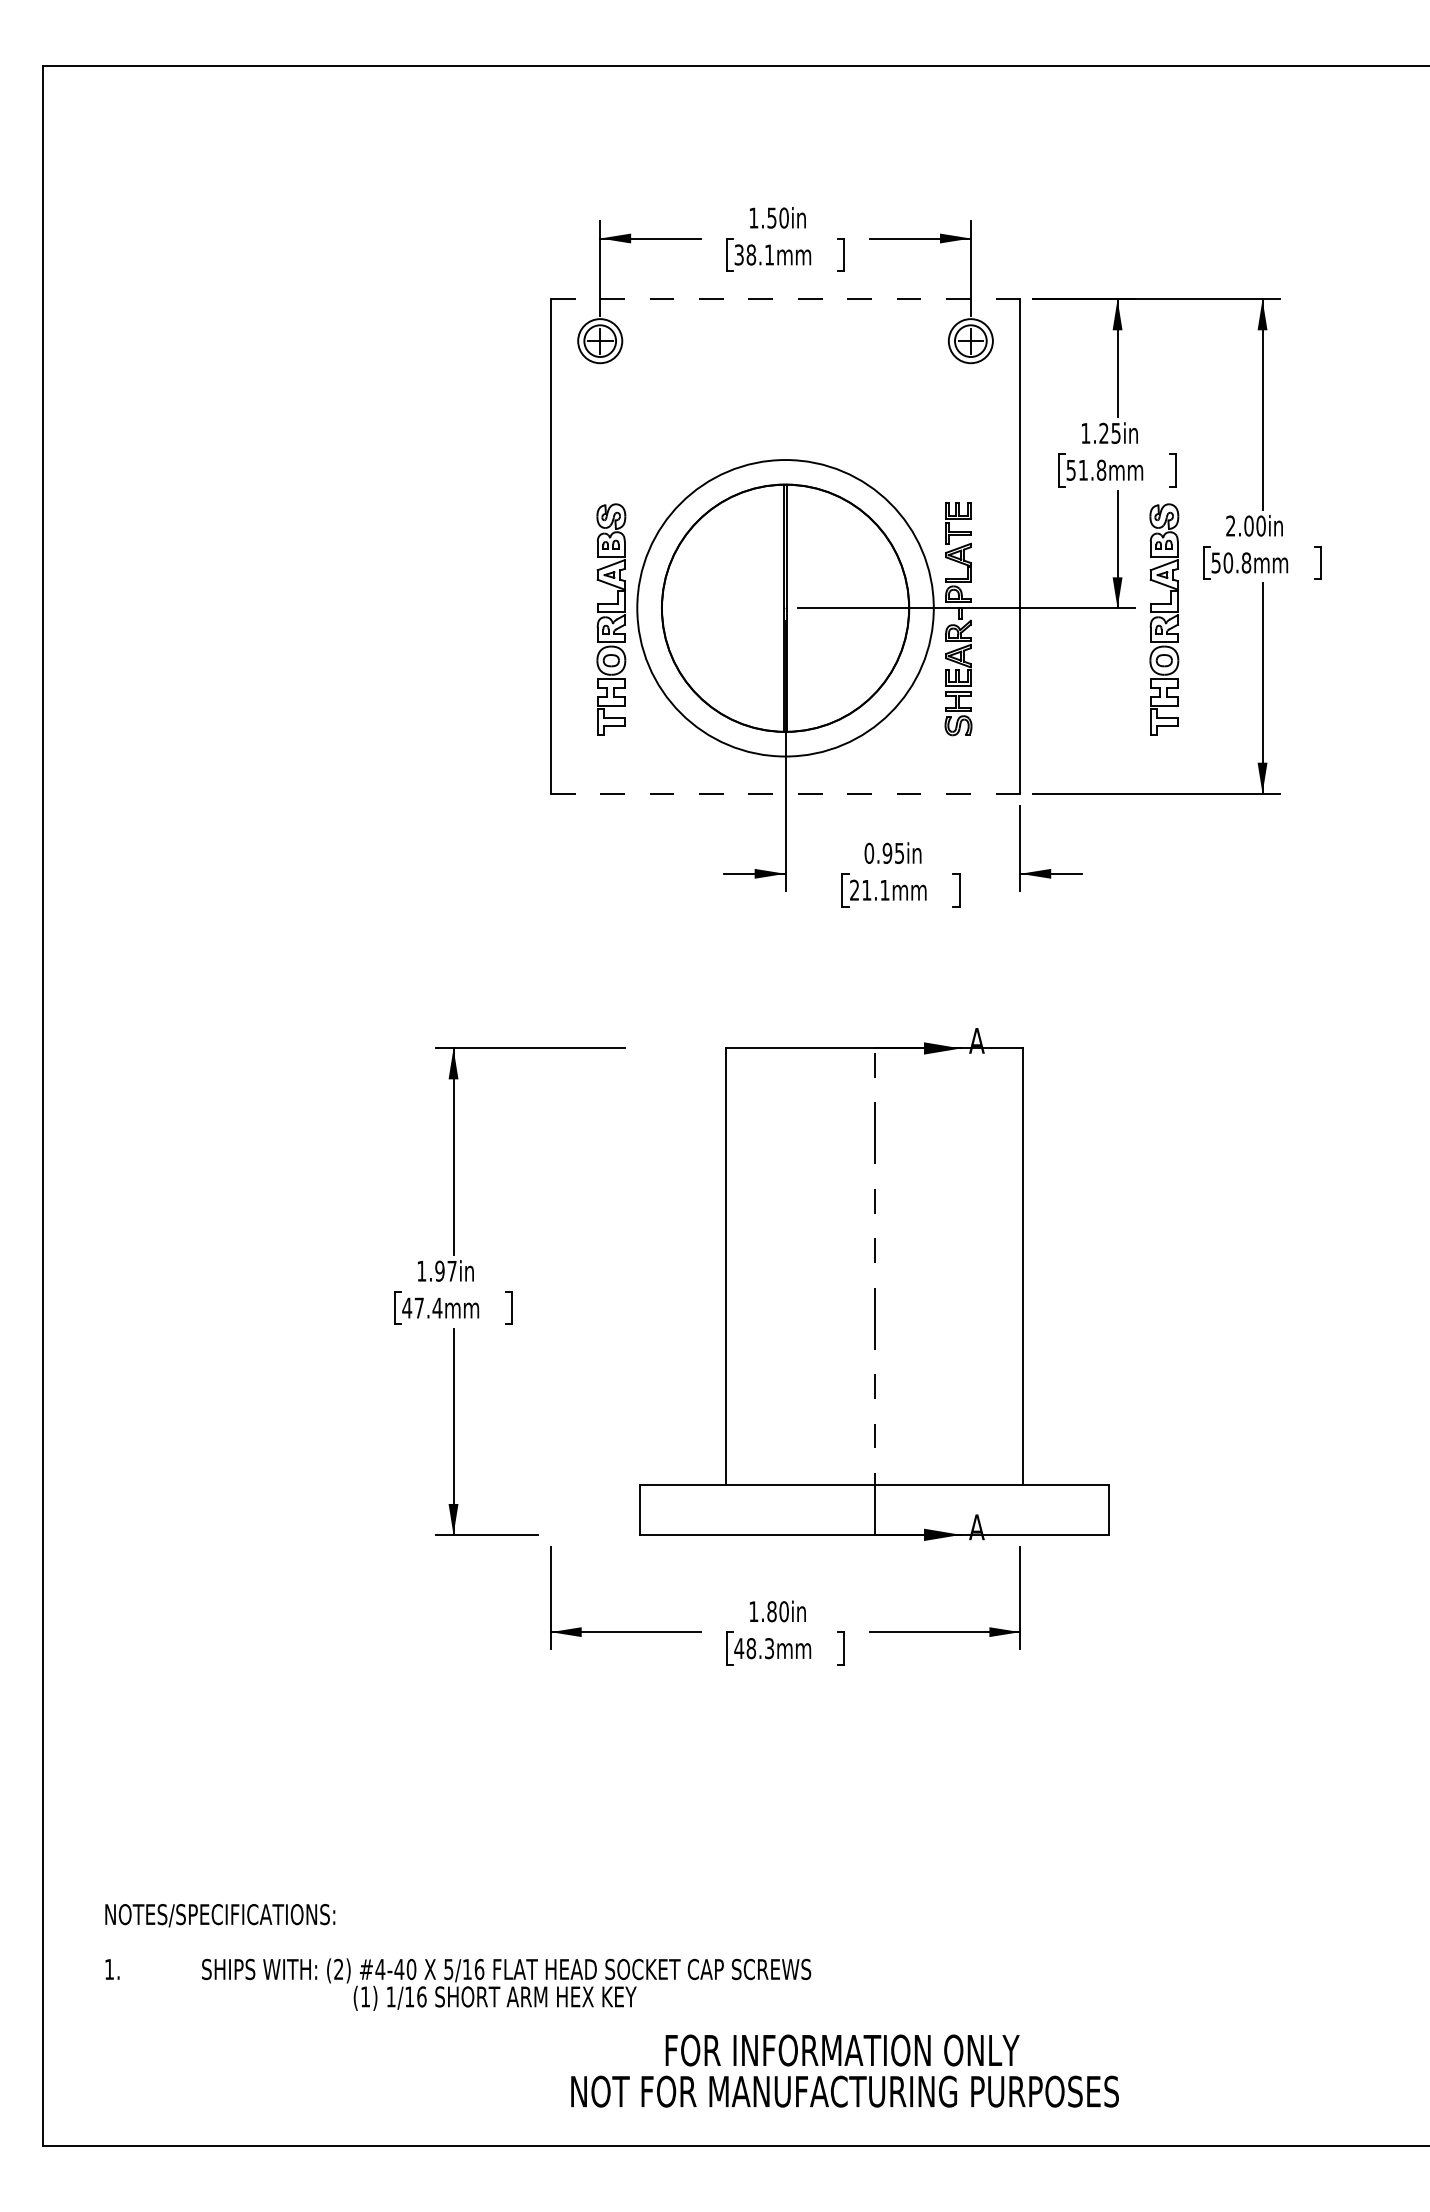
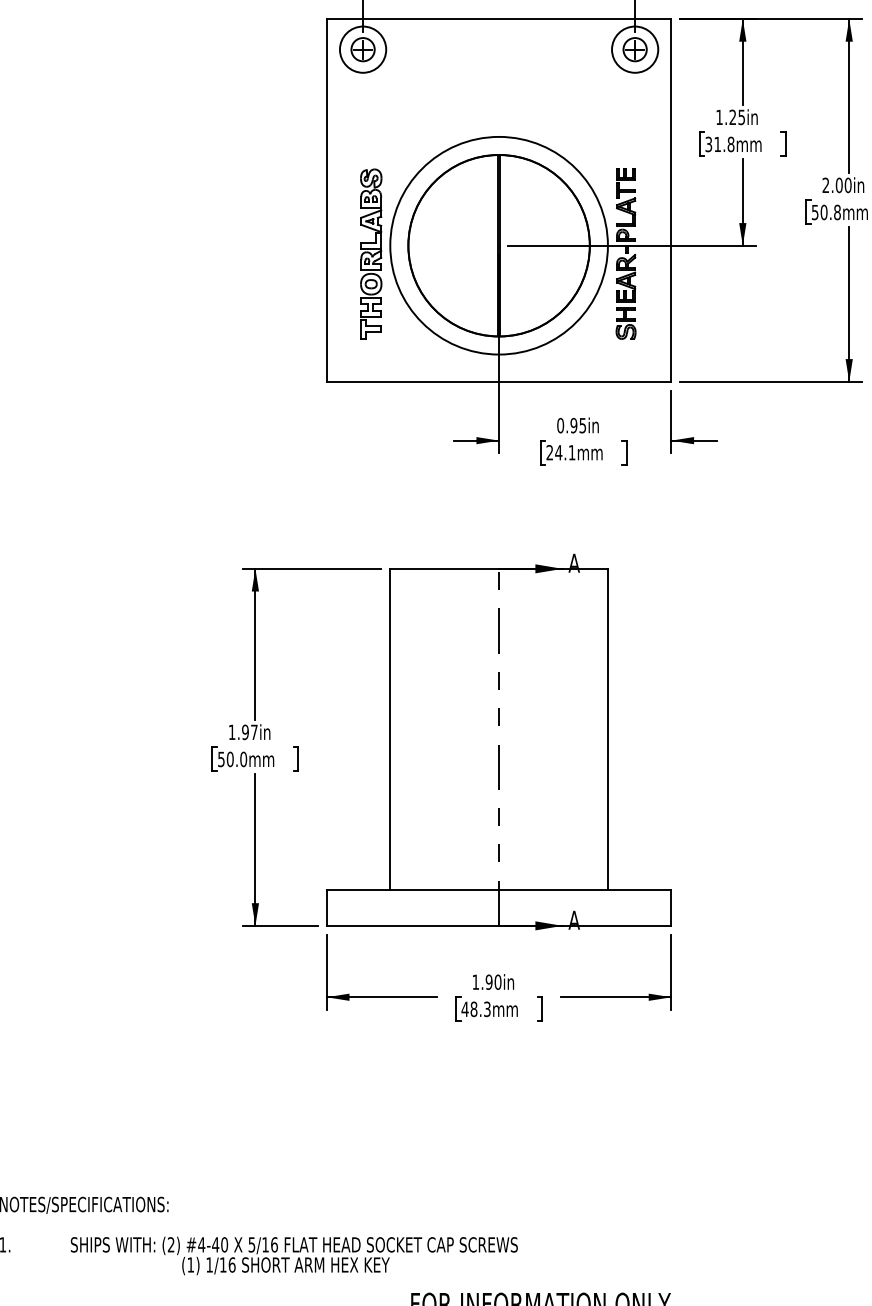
line: (785, 299) -> (499, 19), dashed -> solid
circle: (599, 340) -> (362, 49), size x1.43
circle: (970, 340) -> (634, 49), size x1.43
text: (1071, 469) -> (709, 143), 51.8mm -> 31.8mm
part: (1164, 619) -> (777, 253), removed
line: (785, 793) -> (499, 381), dashed -> solid
text: (866, 890) -> (558, 452), 21.1mm -> 24.1mm
part: (874, 1284) -> (499, 742), moved
text: (422, 1307) -> (232, 758), 47.4mm -> 50.0mm
text: (771, 1611) -> (488, 982), 1.80in -> 1.90in

